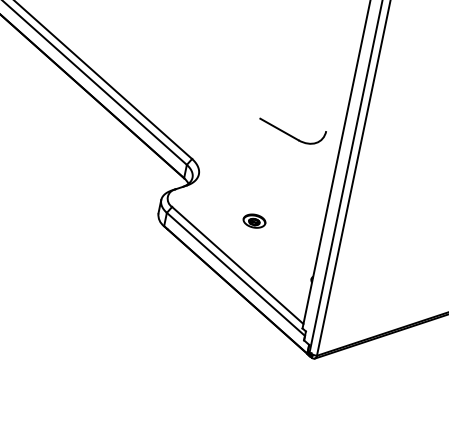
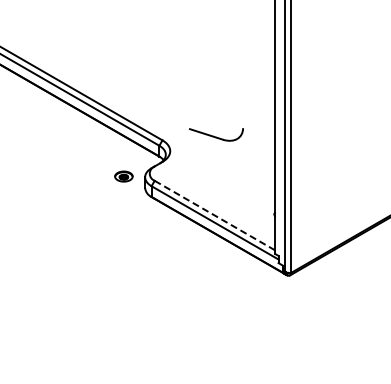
part: (291, 132) -> (216, 134), moved
part: (254, 220) -> (123, 176), moved
line: (238, 265) -> (215, 215), solid -> dashed

